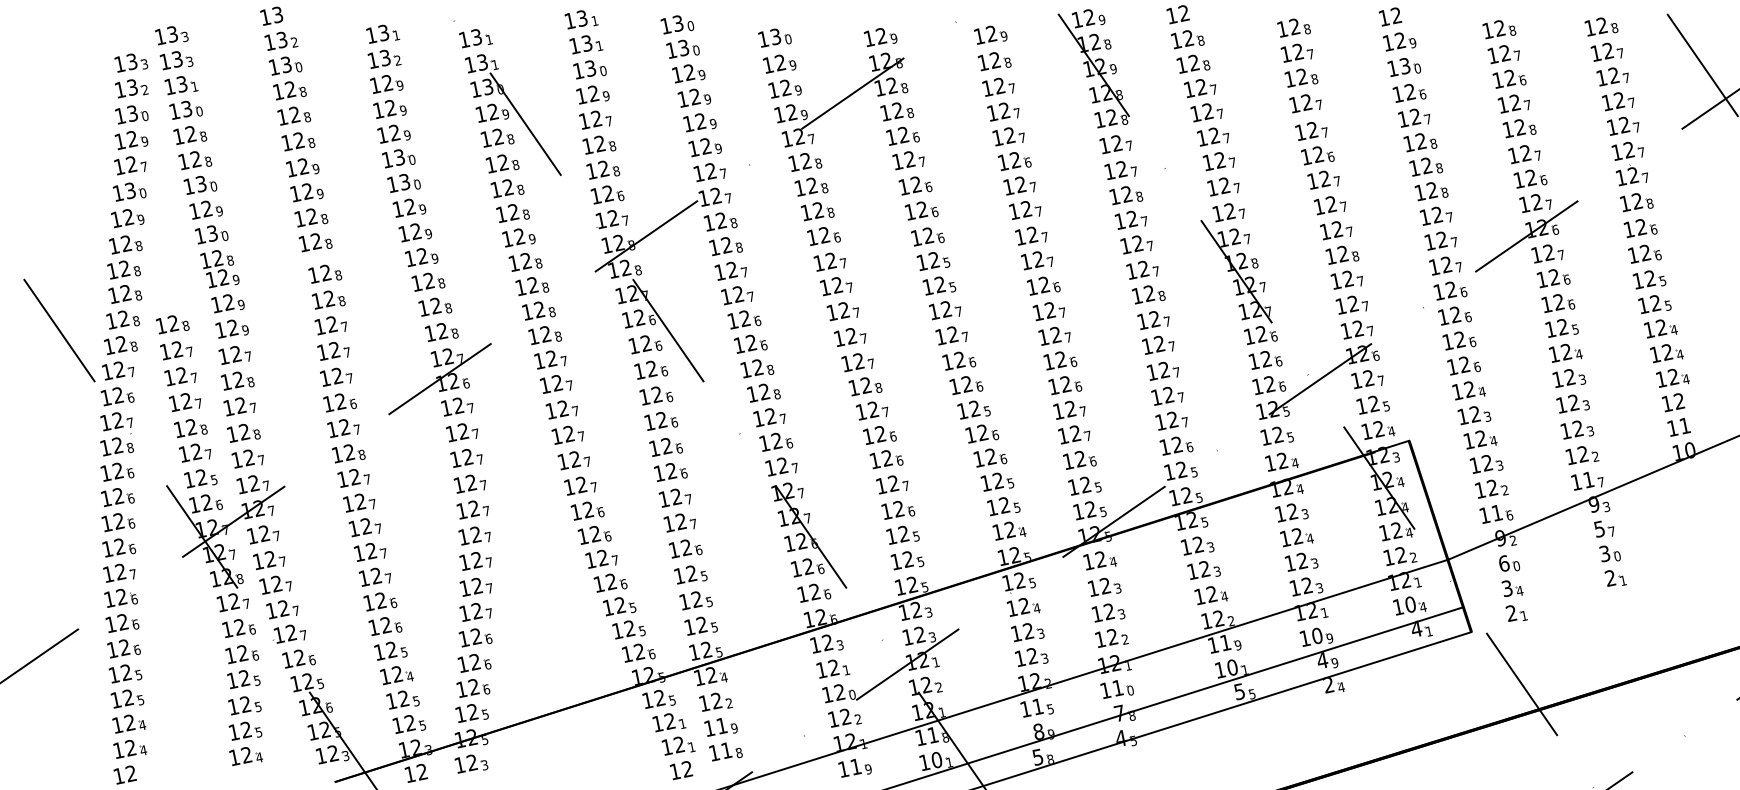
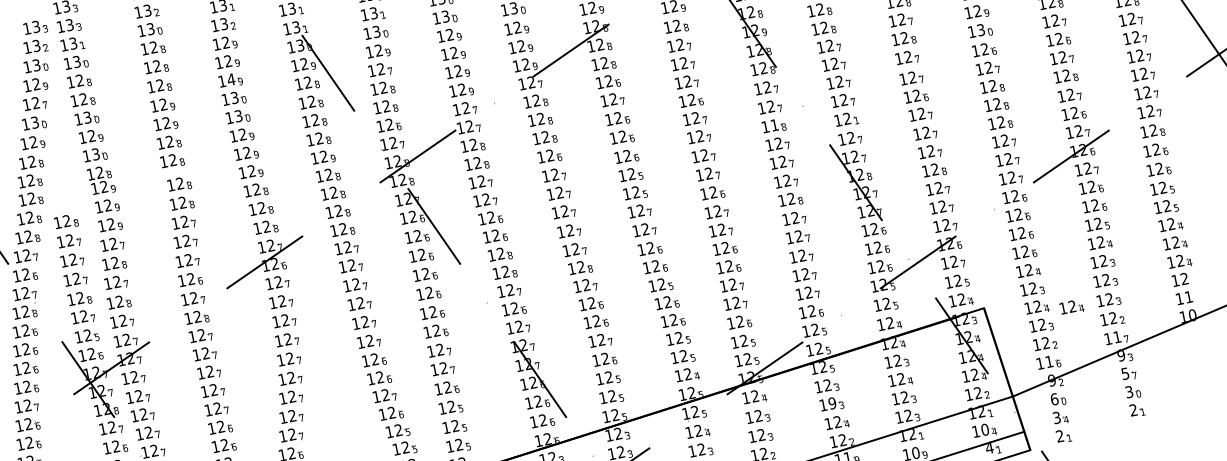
text: (394, 132) -> (230, 79), 12 -> 14
text: (1237, 187) -> (856, 120), 7 -> 1
text: (1126, 194) -> (774, 125), 12 -> 11
part: (1527, 439) -> (1071, 307), added
text: (1204, 569) -> (832, 403), 12 -> 19

